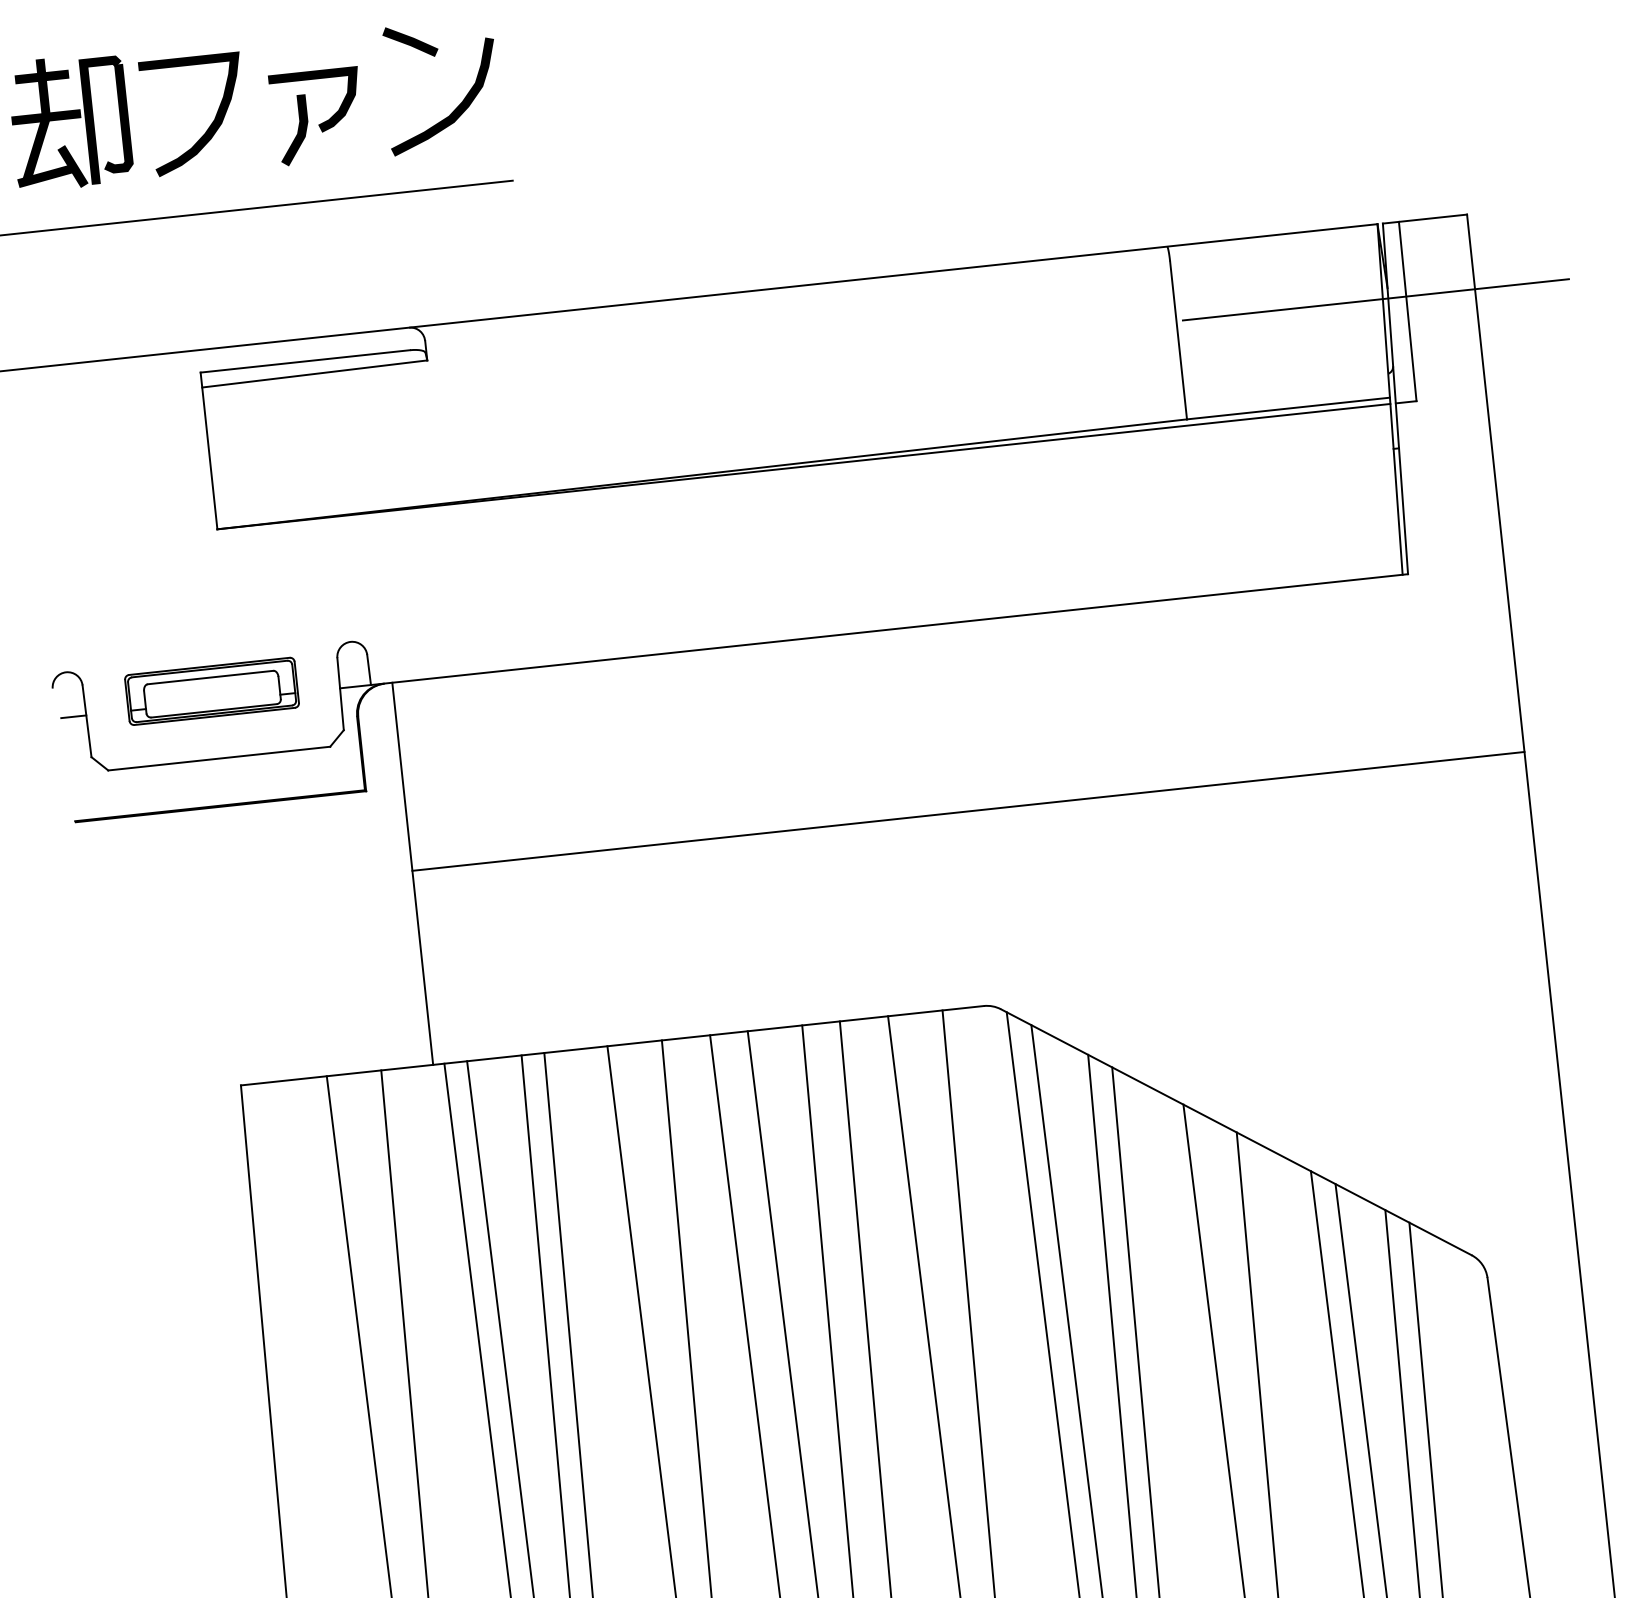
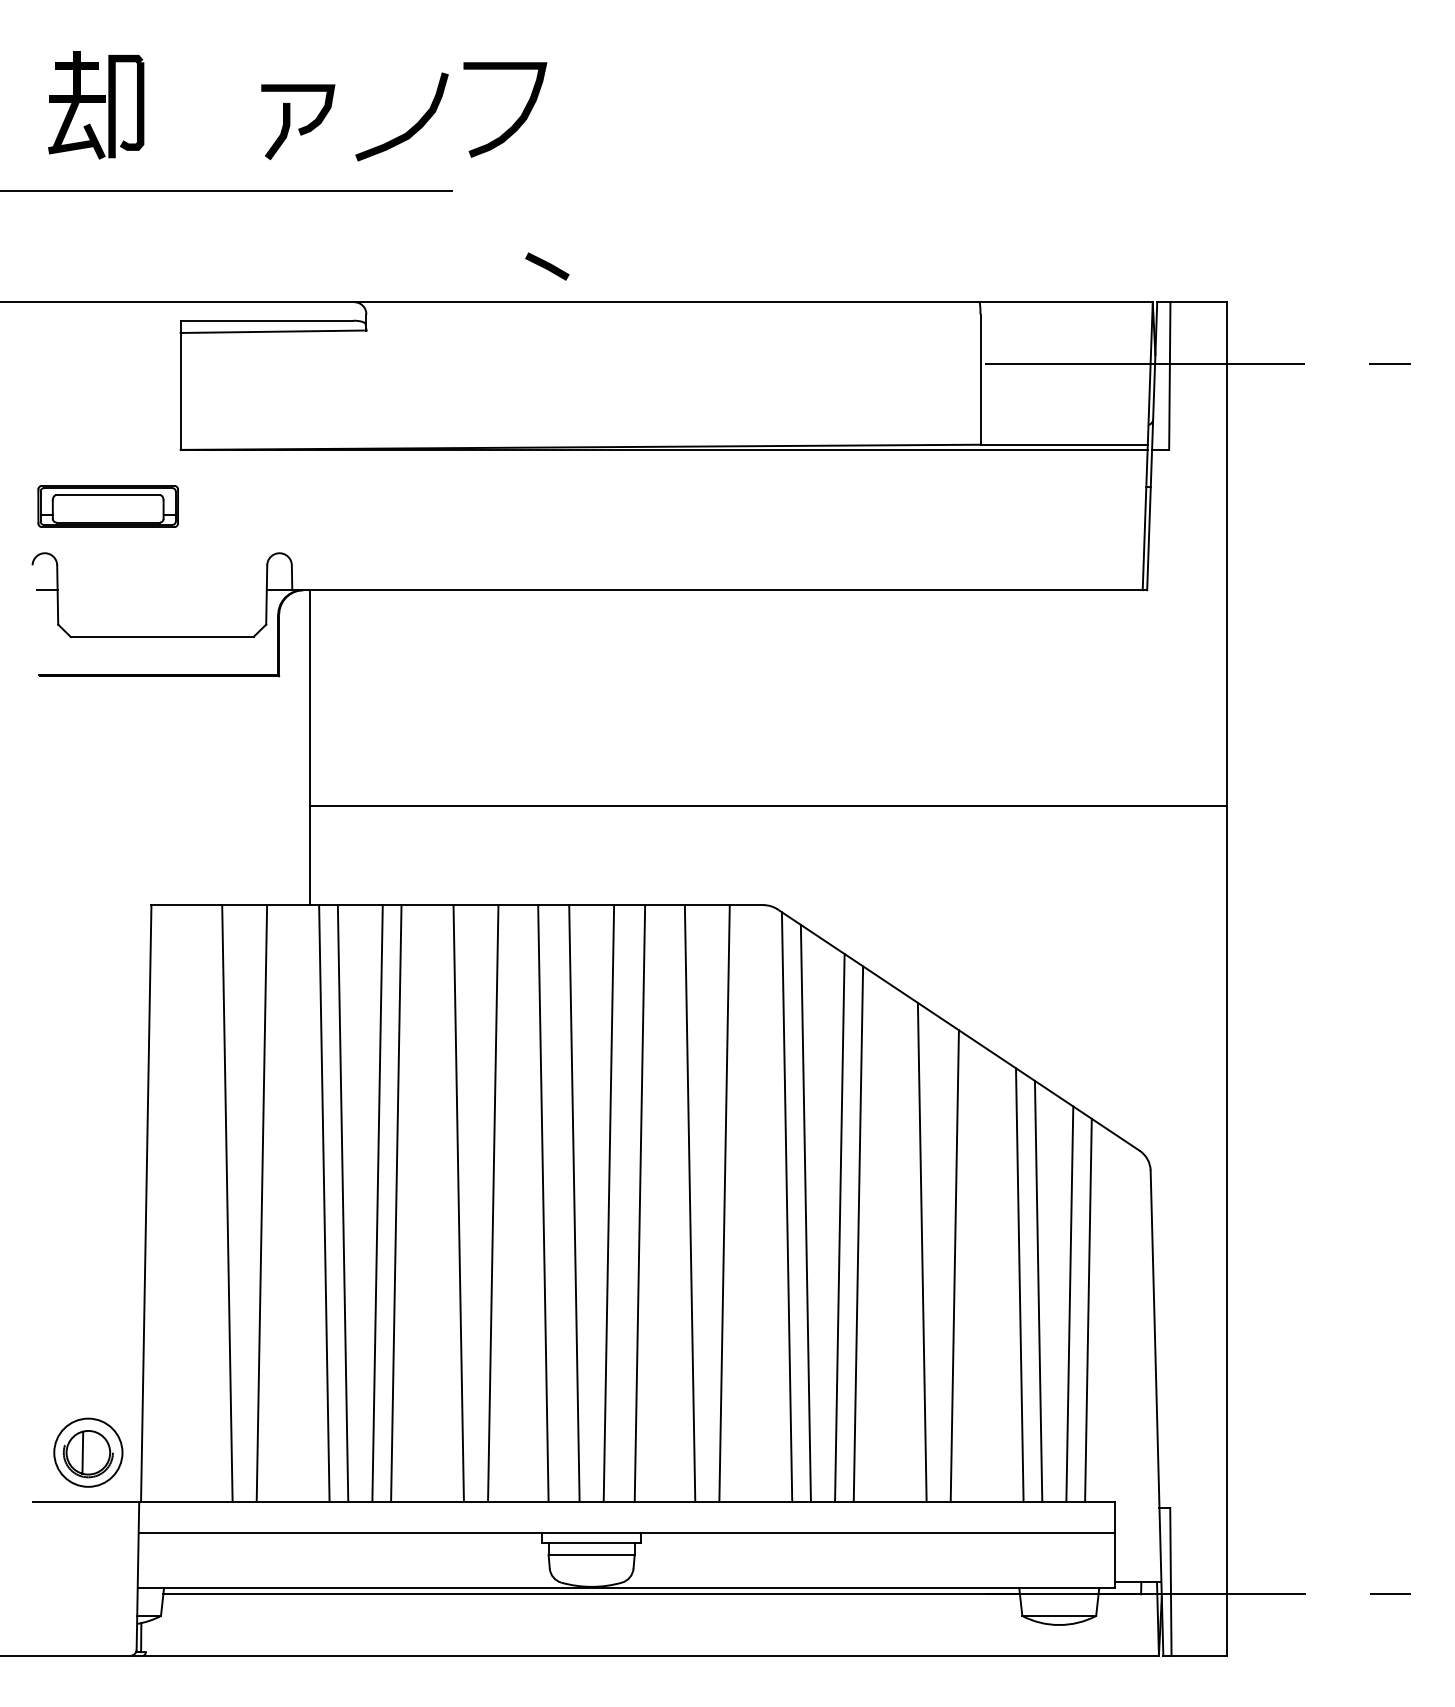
line: (410, 41) -> (547, 266), moved
curve: (209, 126) -> (516, 120), moved
part: (211, 691) -> (107, 506), moved
line: (967, 811) -> (767, 806), moved

